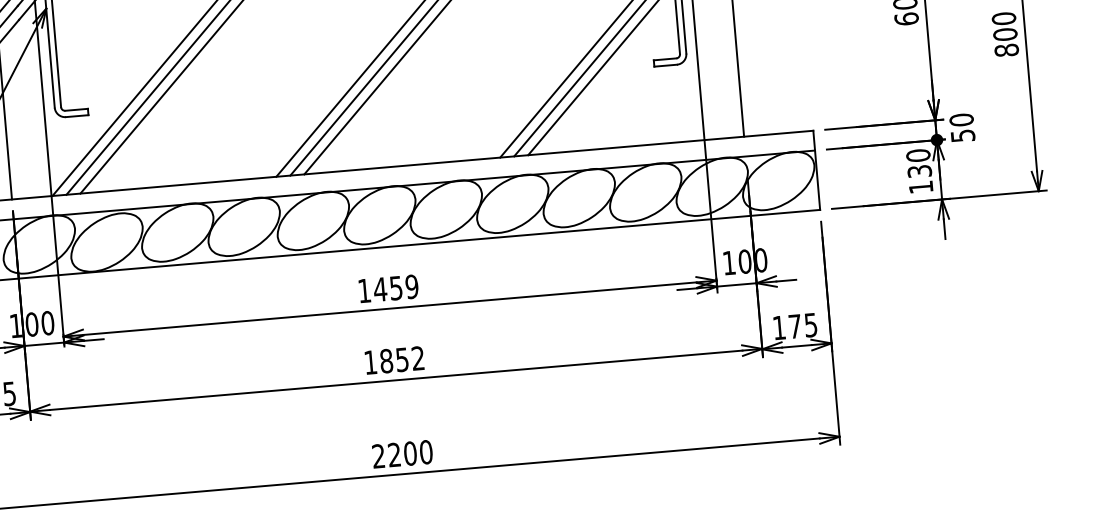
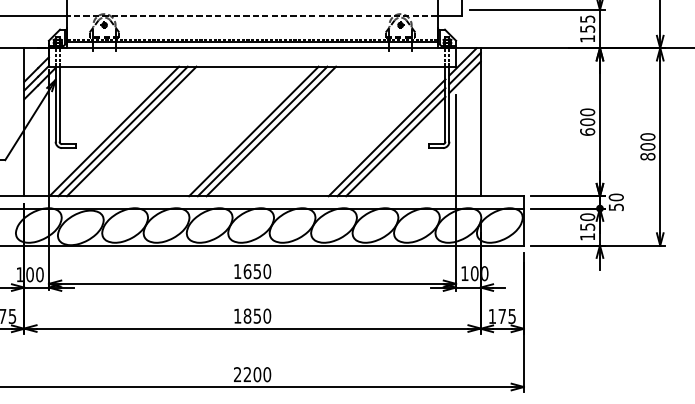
text: (919, 170) -> (587, 226), 130 -> 150
text: (396, 288) -> (257, 271), 1459 -> 1650
text: (418, 357) -> (267, 315), 1852 -> 1850

